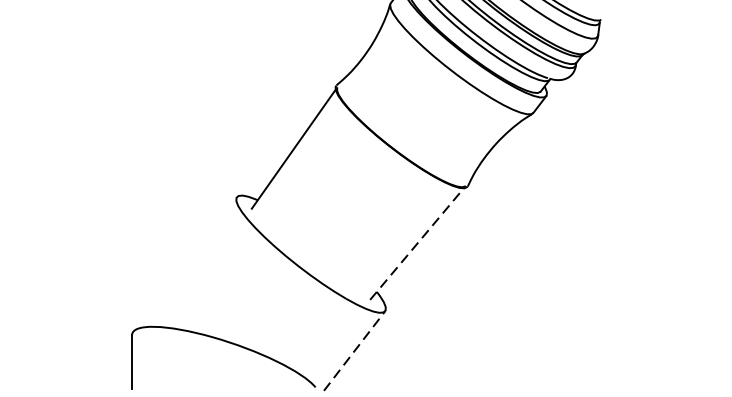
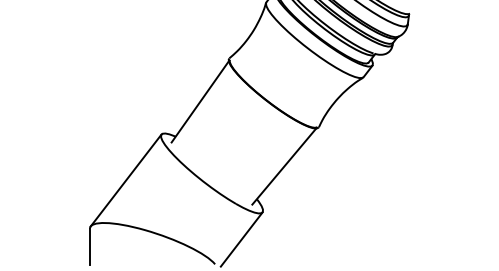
line: (417, 243) -> (284, 166), dashed -> solid
line: (184, 264) -> (125, 180), added
line: (355, 351) -> (242, 239), dashed -> solid

